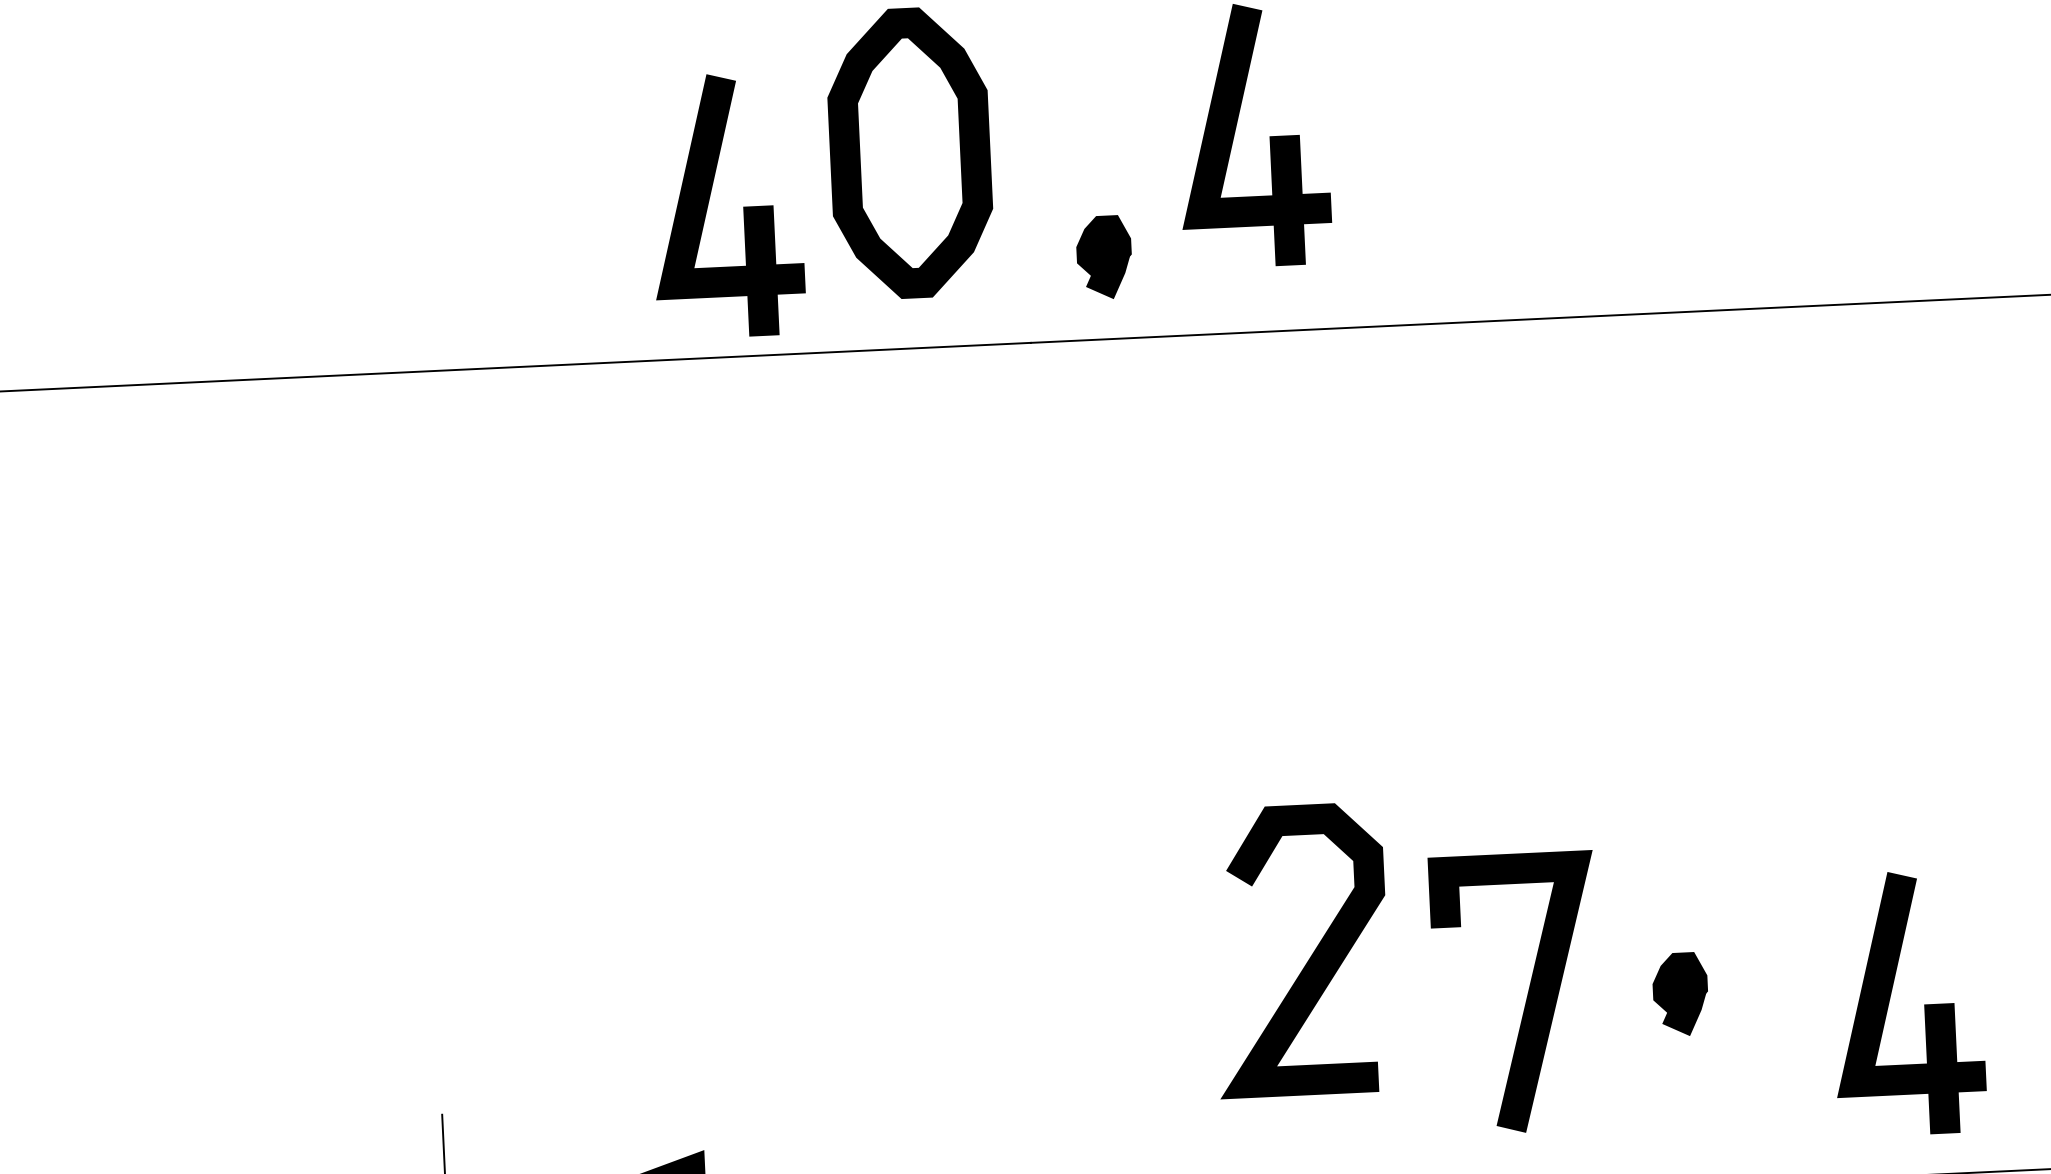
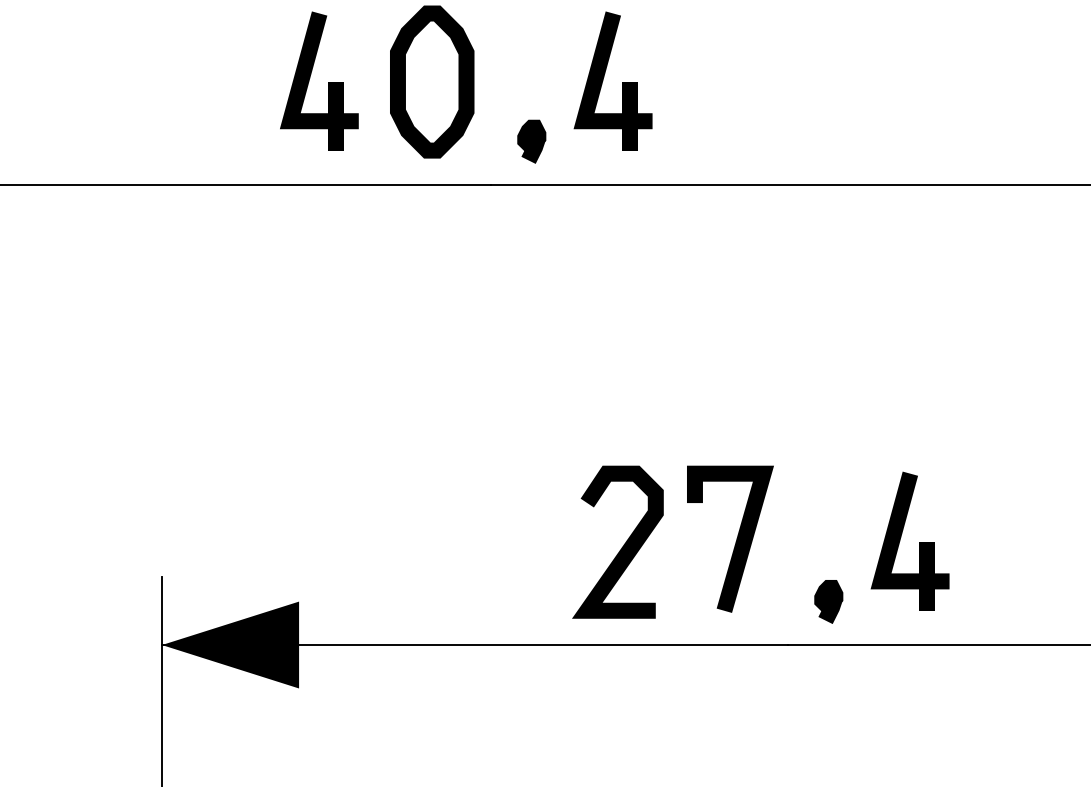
part: (709, 201) -> (310, 78), moved
curve: (1311, 954) -> (623, 544), moved
part: (1680, 993) -> (828, 601), moved
part: (1891, 996) -> (901, 537), moved

